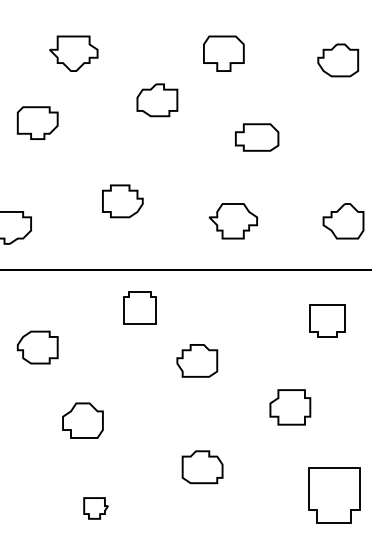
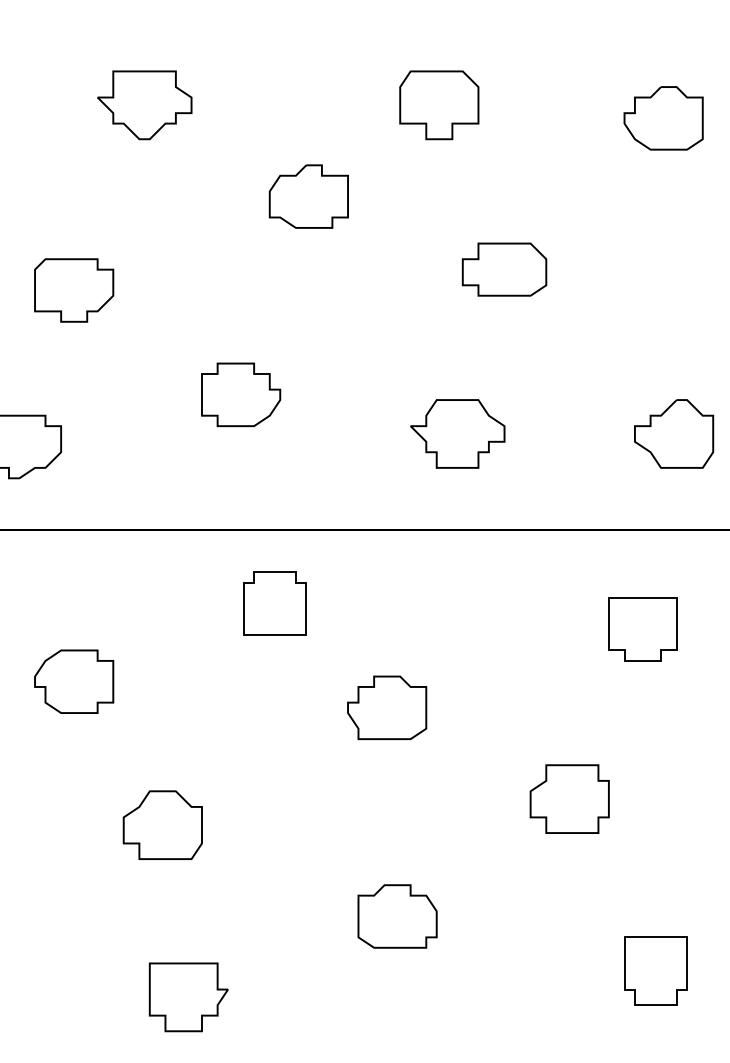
part: (37, 122) -> (73, 289), moved
part: (333, 494) -> (654, 969), size x0.62
part: (95, 508) -> (187, 997), size x1.67

